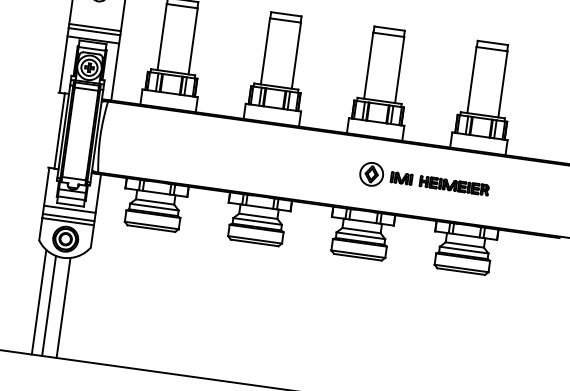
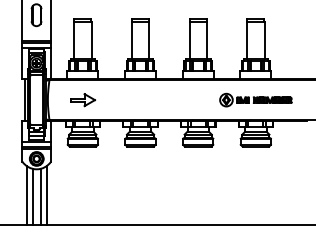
part: (163, 146) -> (83, 100), added
part: (423, 180) -> (255, 99), moved
line: (74, 307) -> (46, 195), added

